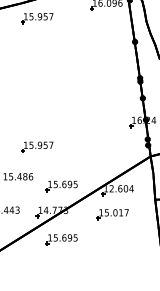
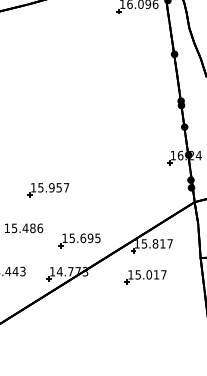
part: (37, 18) -> (48, 24), removed
text: (121, 188) -> (157, 243), 12.604 -> 15.817
part: (61, 239) -> (79, 309), removed

